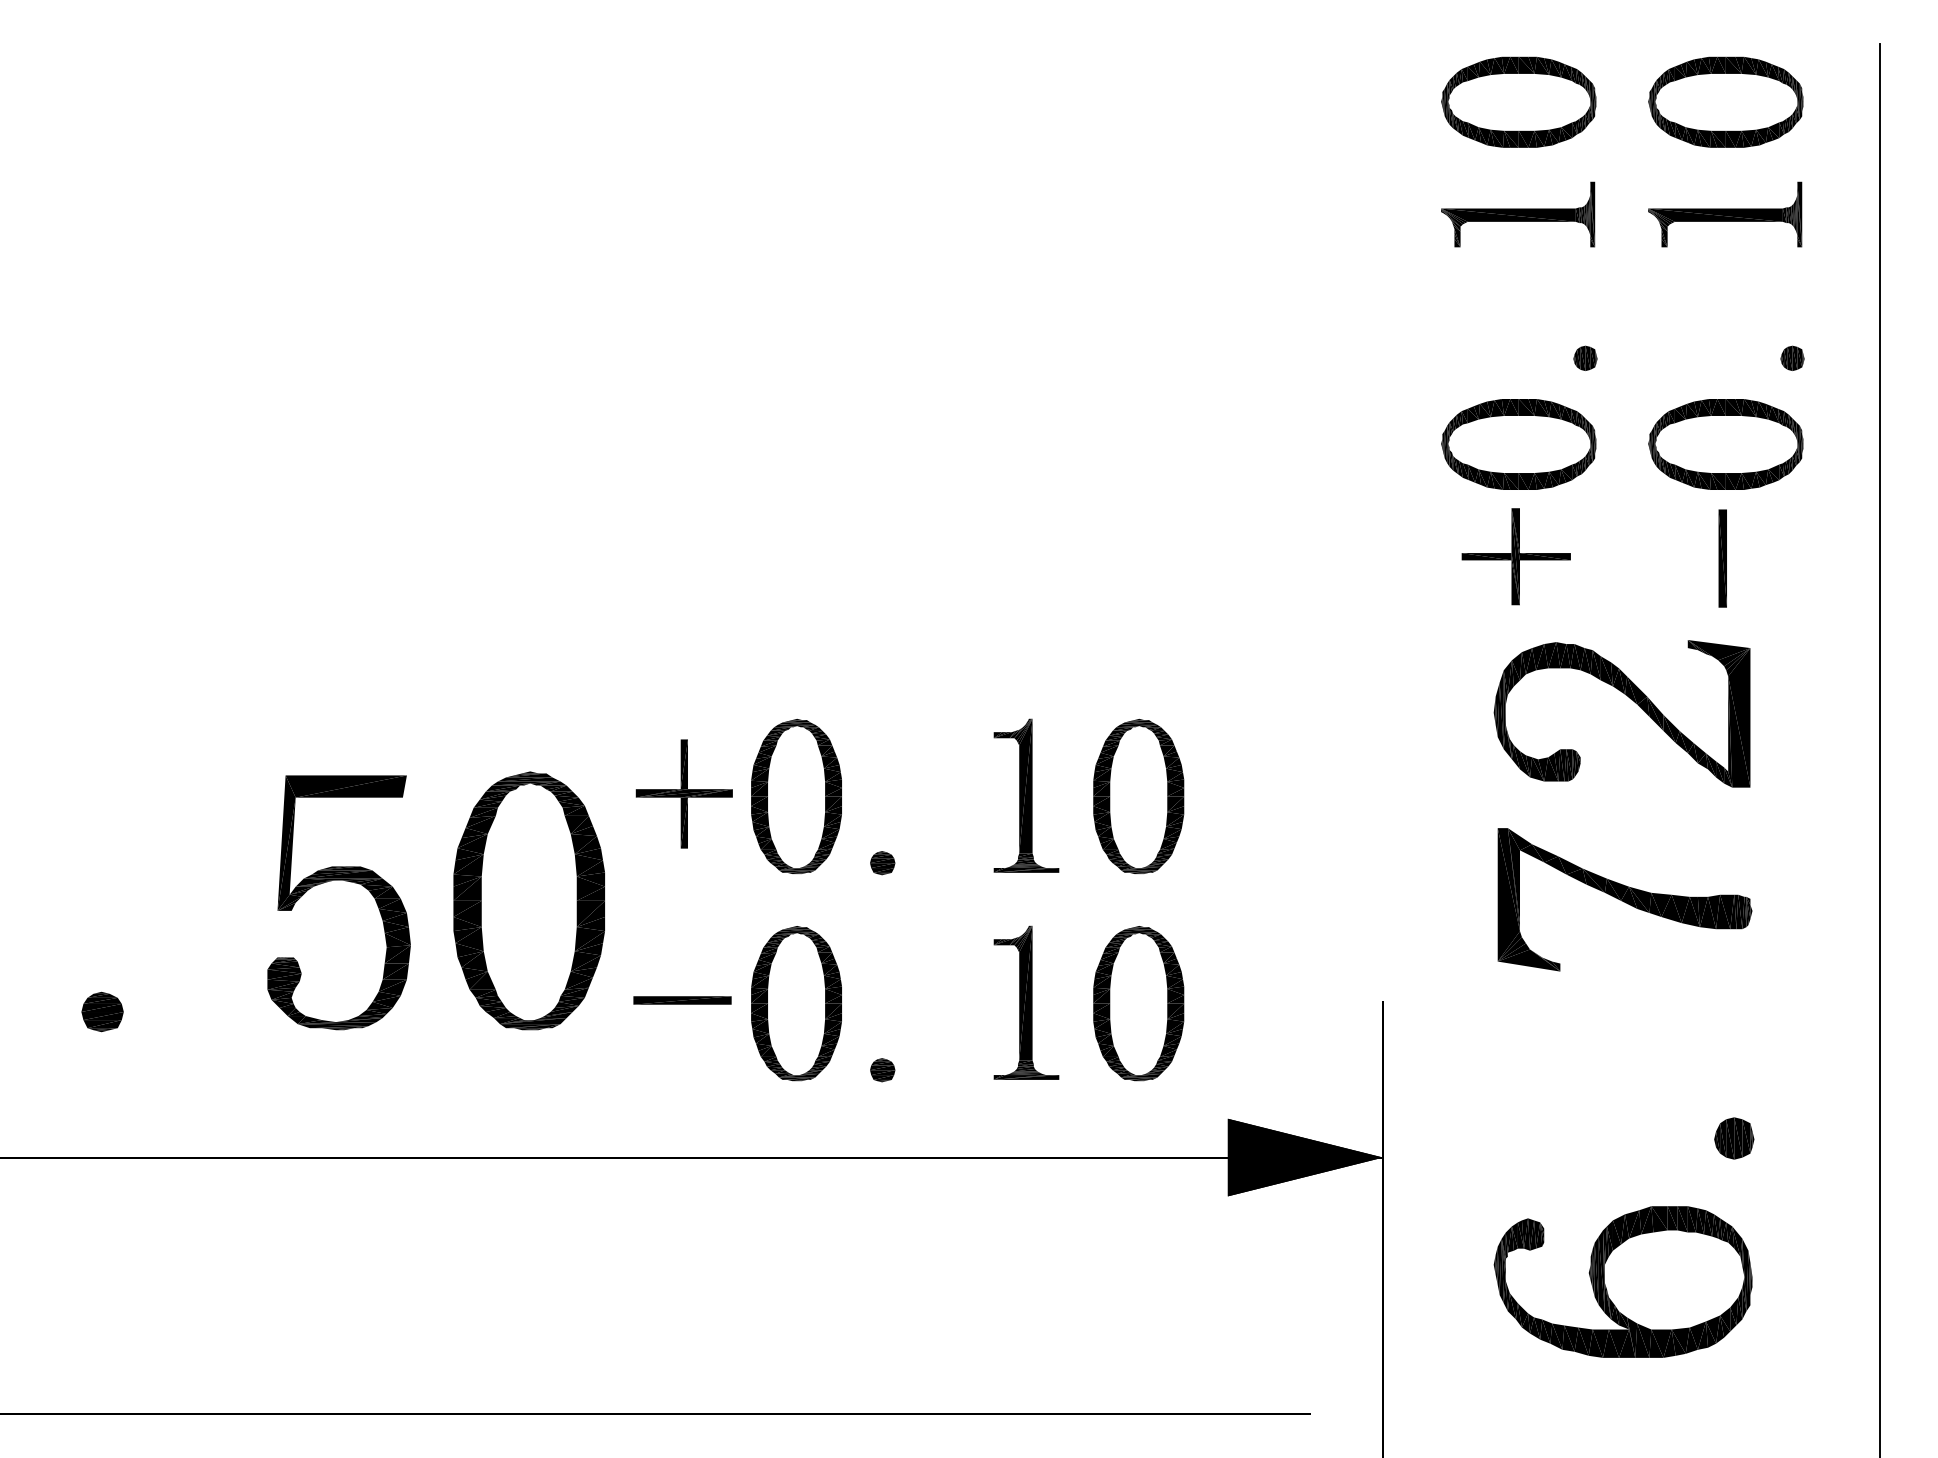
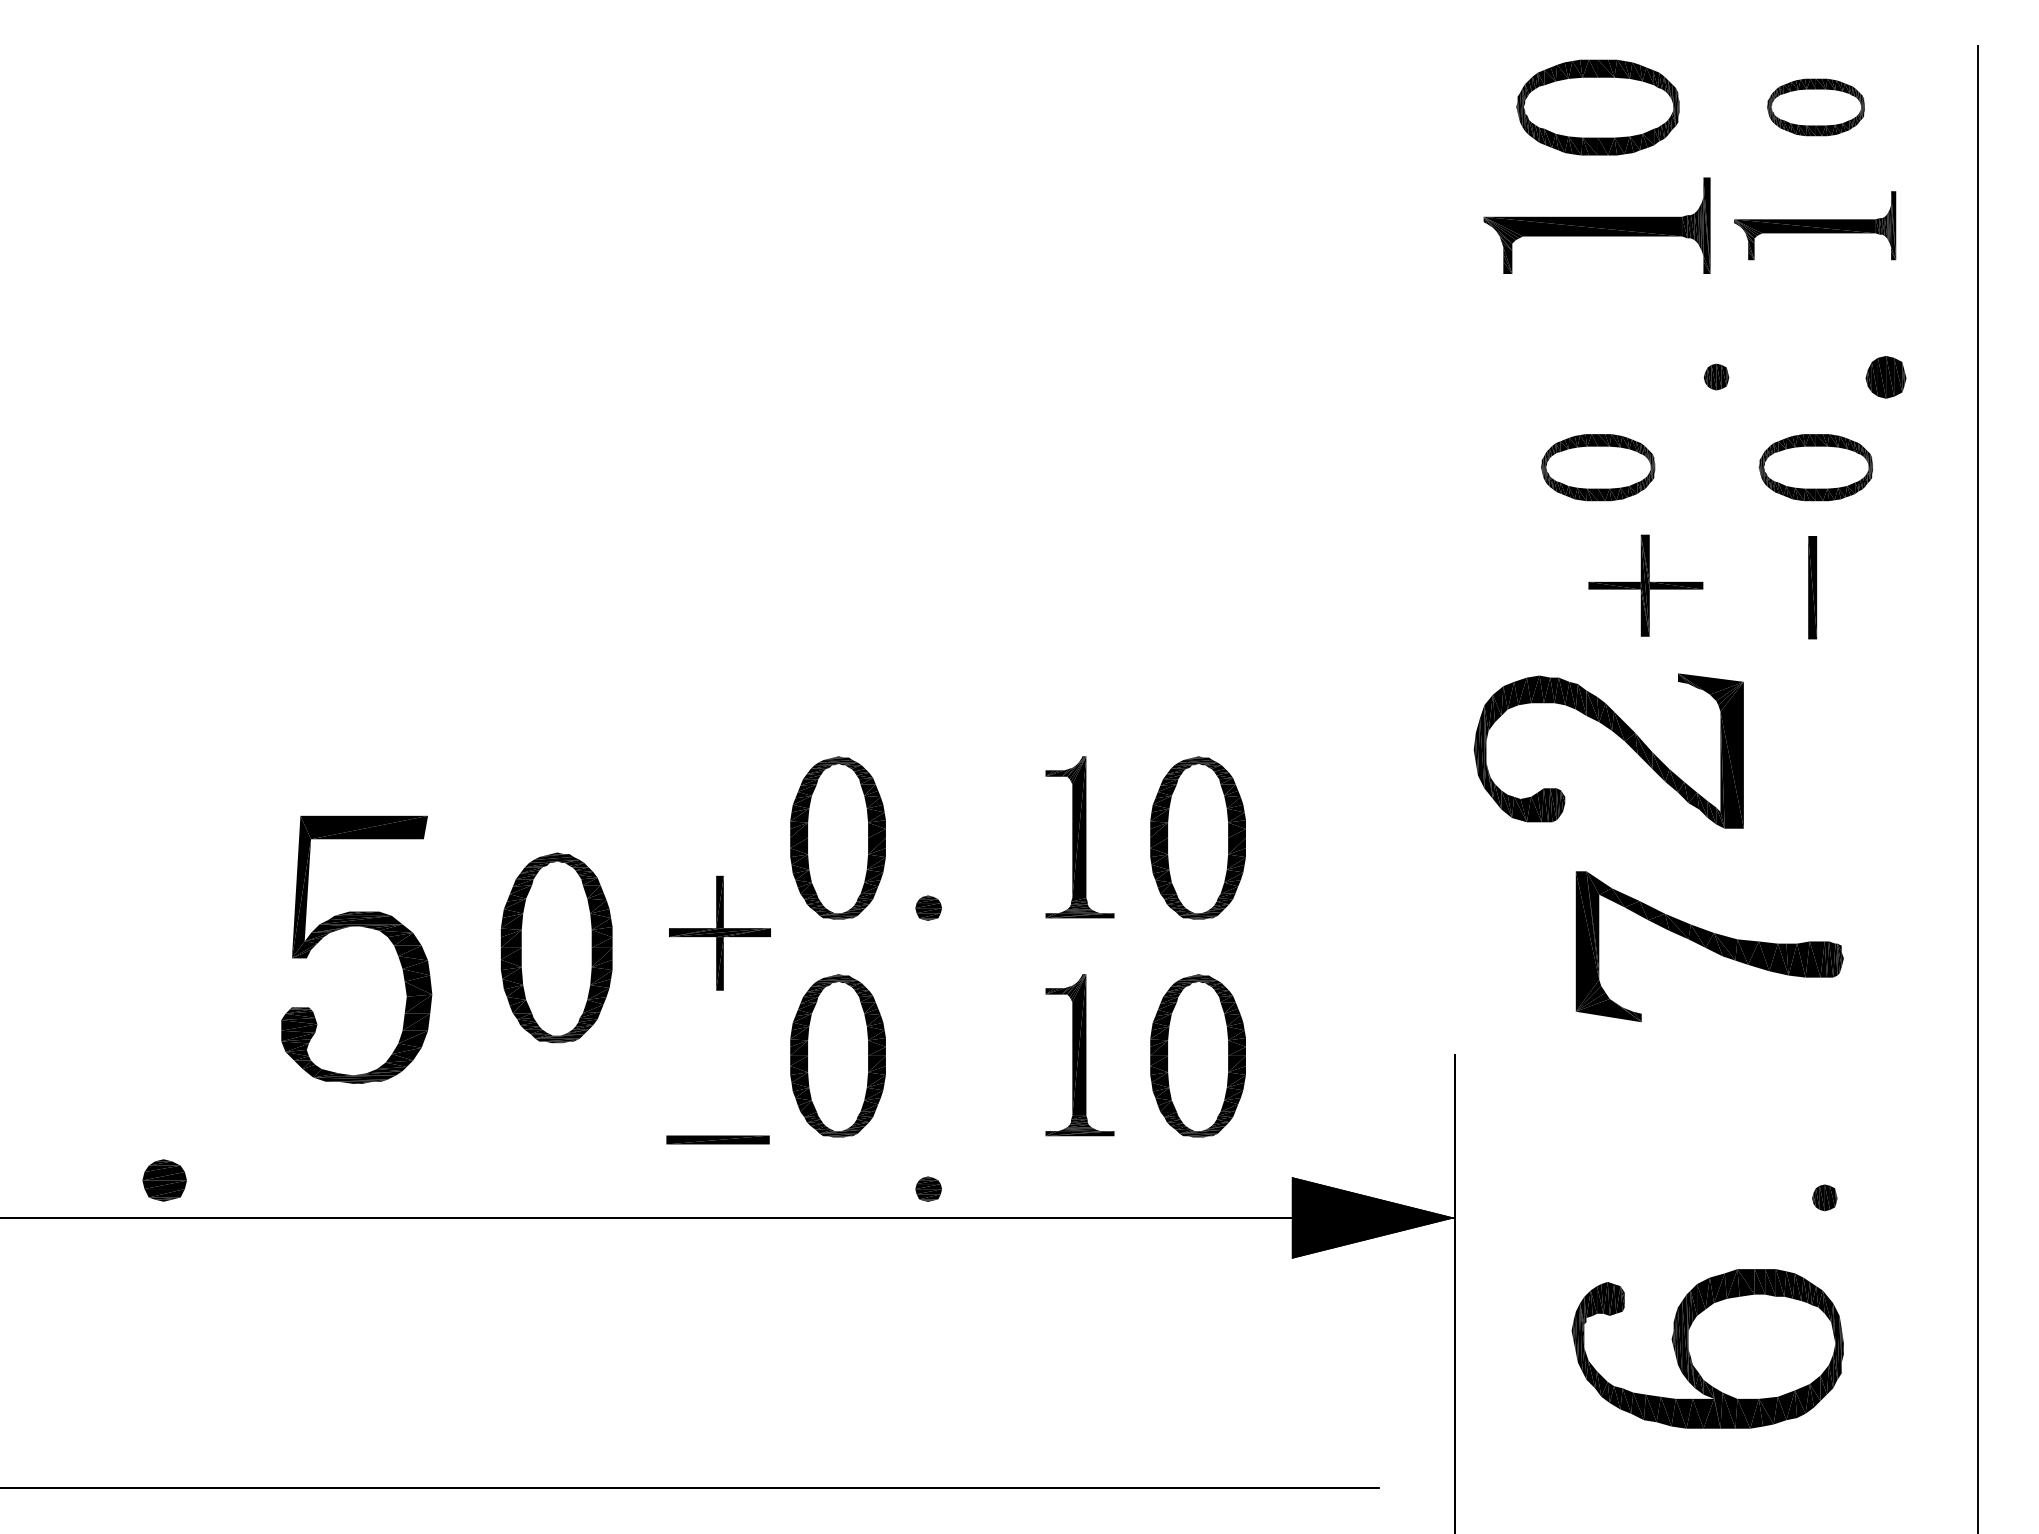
part: (1725, 101) -> (1815, 106), size x0.6
part: (1518, 214) -> (1597, 225), size x1.4
part: (1585, 357) -> (1716, 376), moved
part: (1792, 357) -> (1885, 376), size x1.6
part: (1518, 444) -> (1597, 467), size x0.7
part: (1725, 444) -> (1815, 467), size x0.7
part: (1515, 556) -> (1645, 585), moved
part: (1630, 699) -> (1617, 735), moved
part: (683, 793) -> (719, 932), moved
part: (528, 900) -> (556, 947), size x0.7
part: (682, 1000) -> (718, 1140), moved
part: (102, 1011) -> (164, 1179), moved
part: (882, 1070) -> (928, 1189), moved
part: (1734, 1138) -> (1824, 1197), size x0.6

